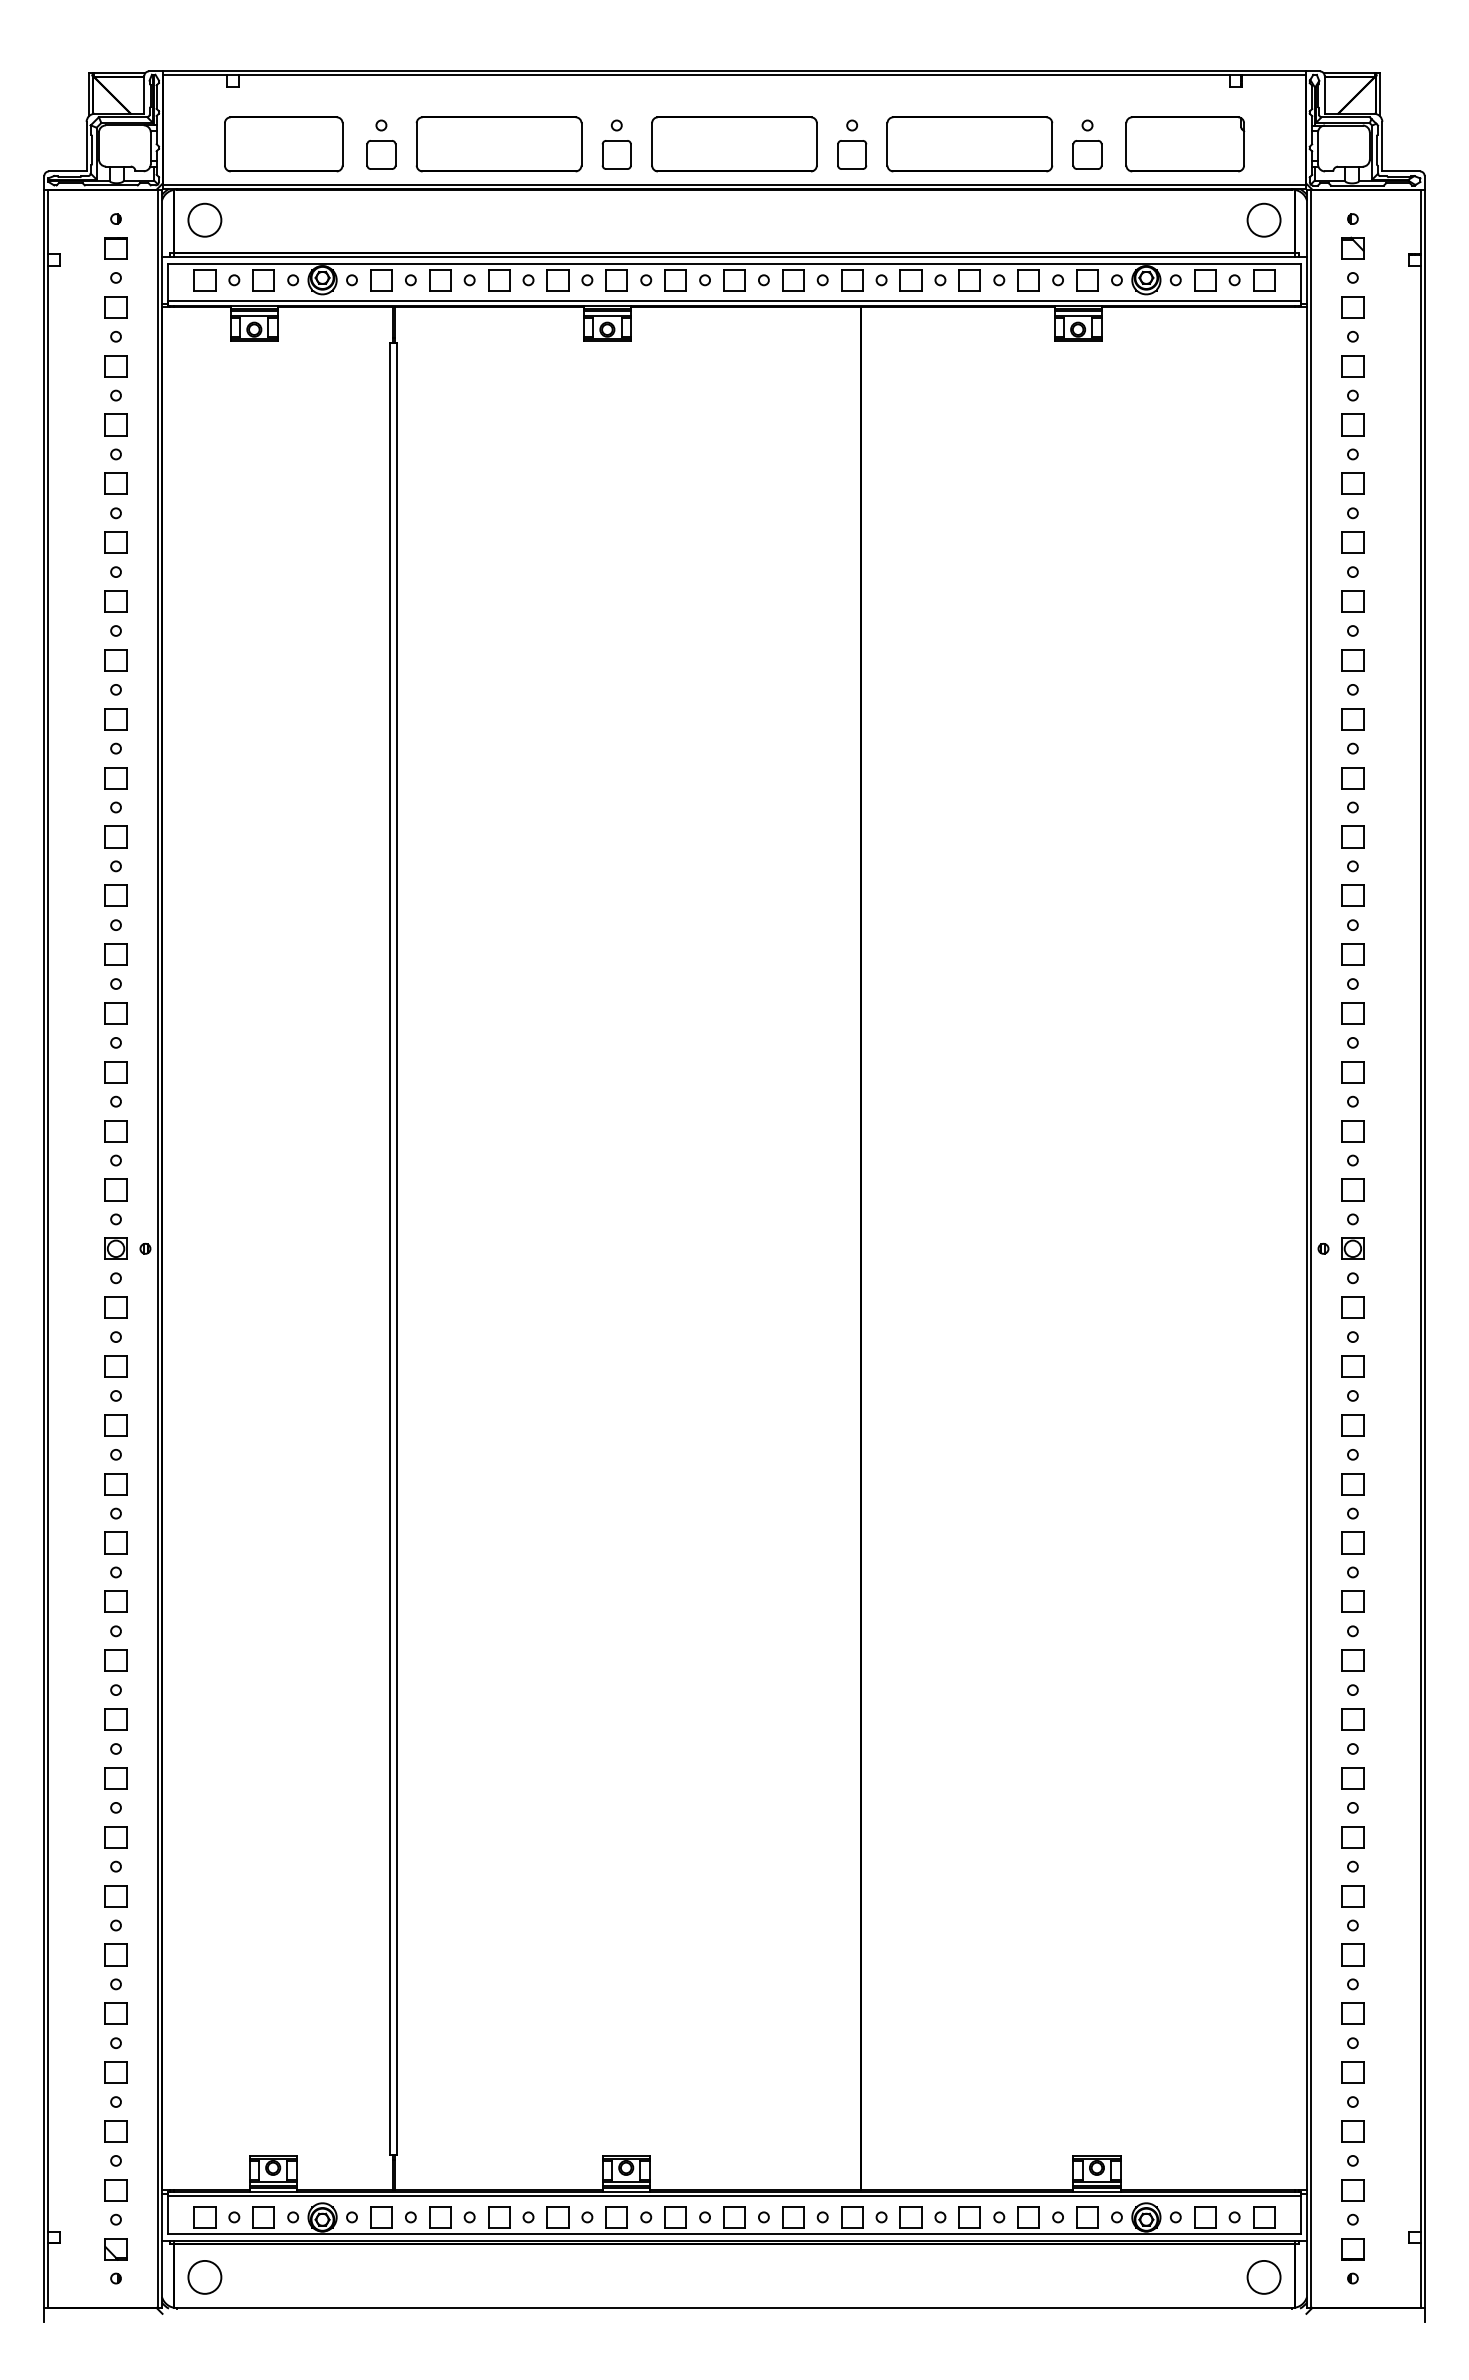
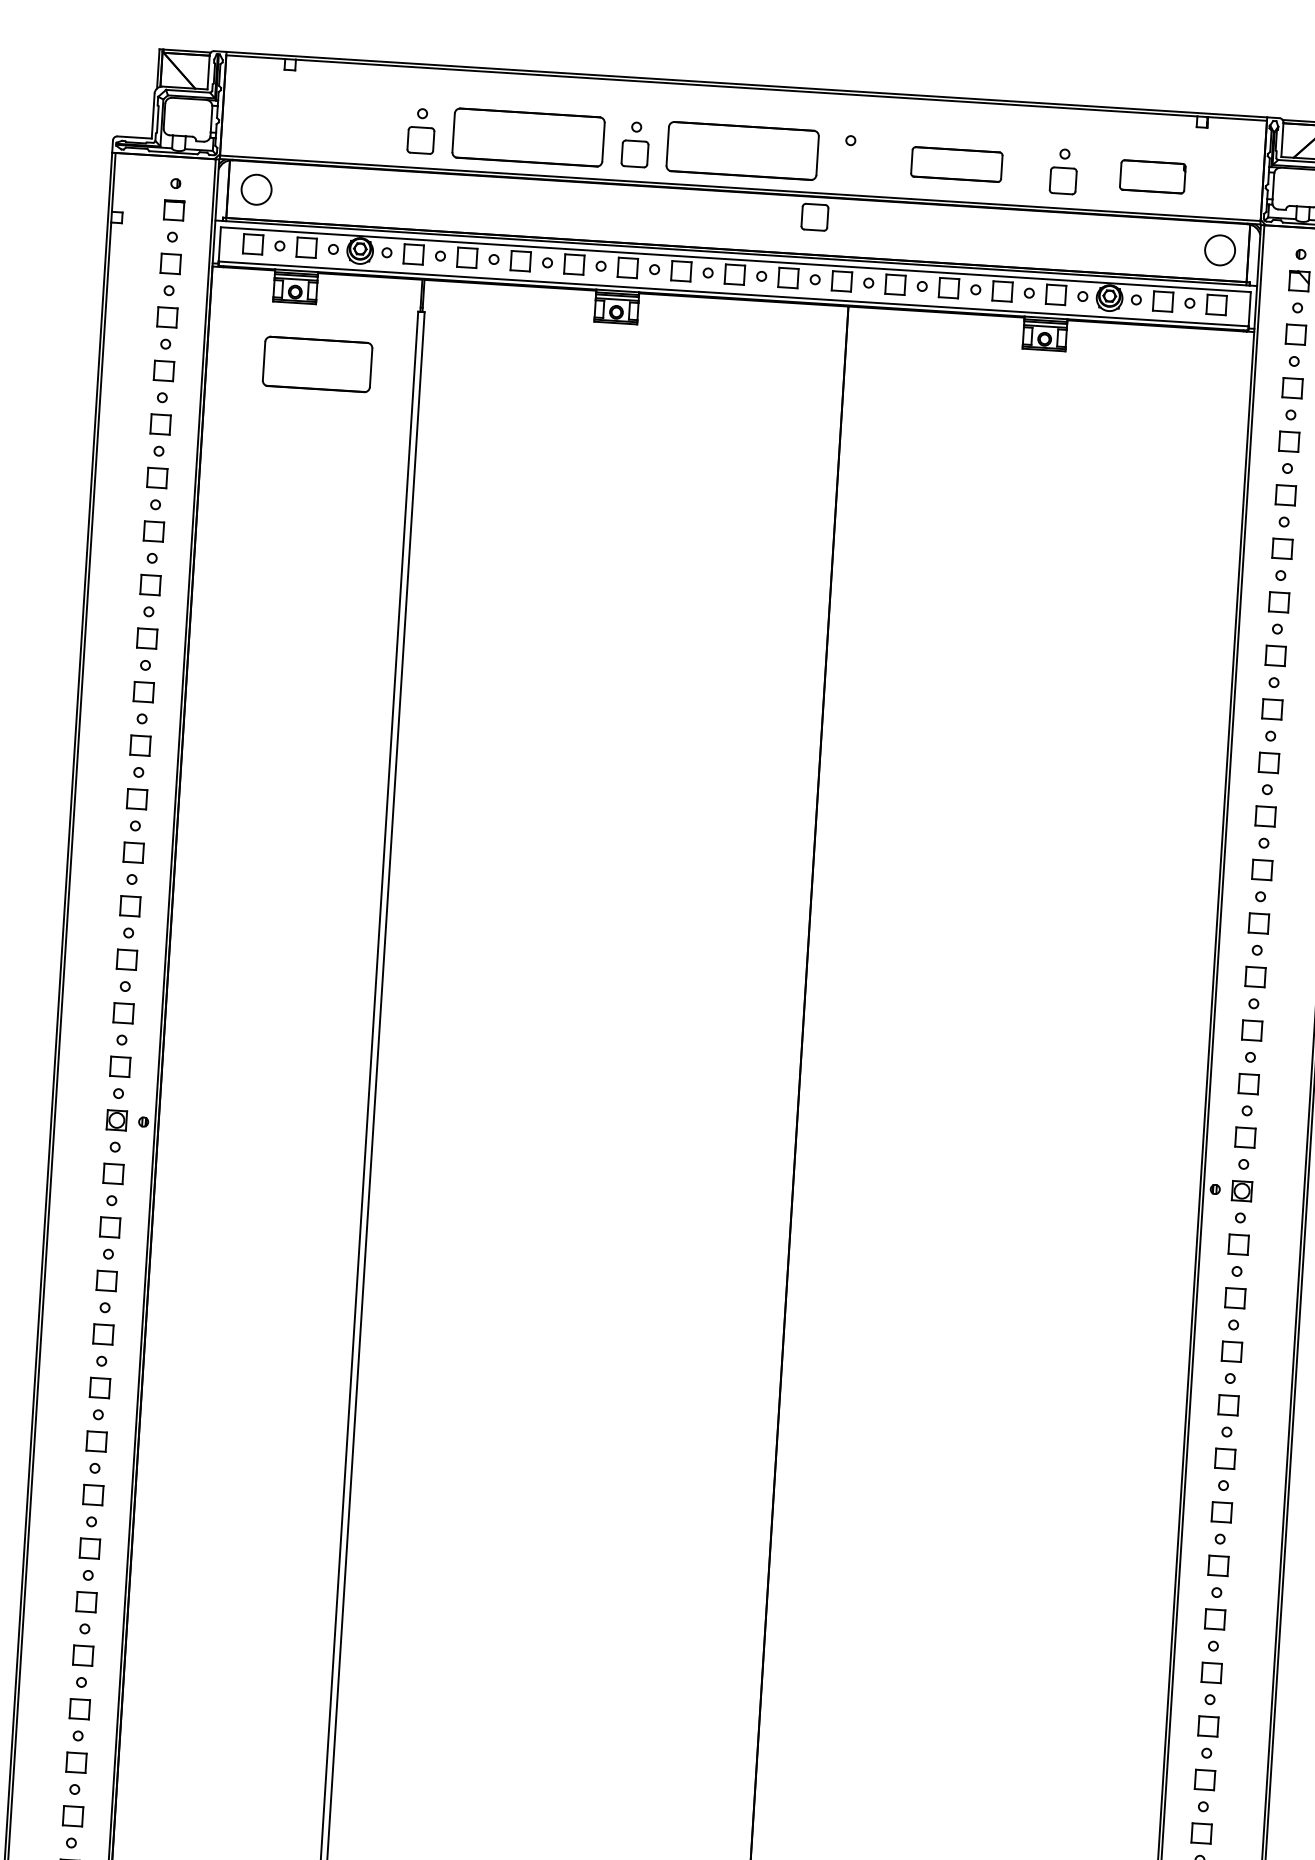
part: (283, 144) -> (317, 364), moved
part: (969, 144) -> (956, 164), size x0.6
part: (1185, 144) -> (1152, 176), size x0.6
part: (852, 154) -> (815, 216), moved

